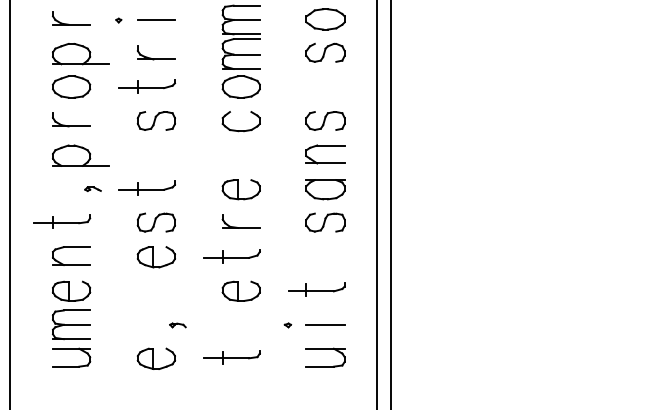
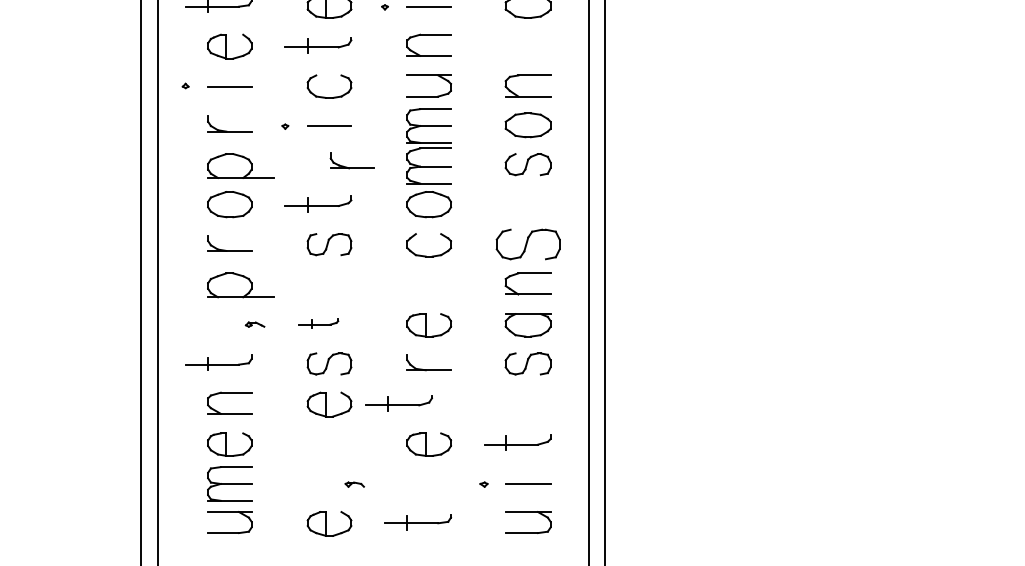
part: (155, 58) -> (351, 167), moved
part: (324, 120) -> (527, 244), size x1.4
part: (147, 188) -> (318, 323), size x0.6
part: (231, 256) -> (398, 403), moved

